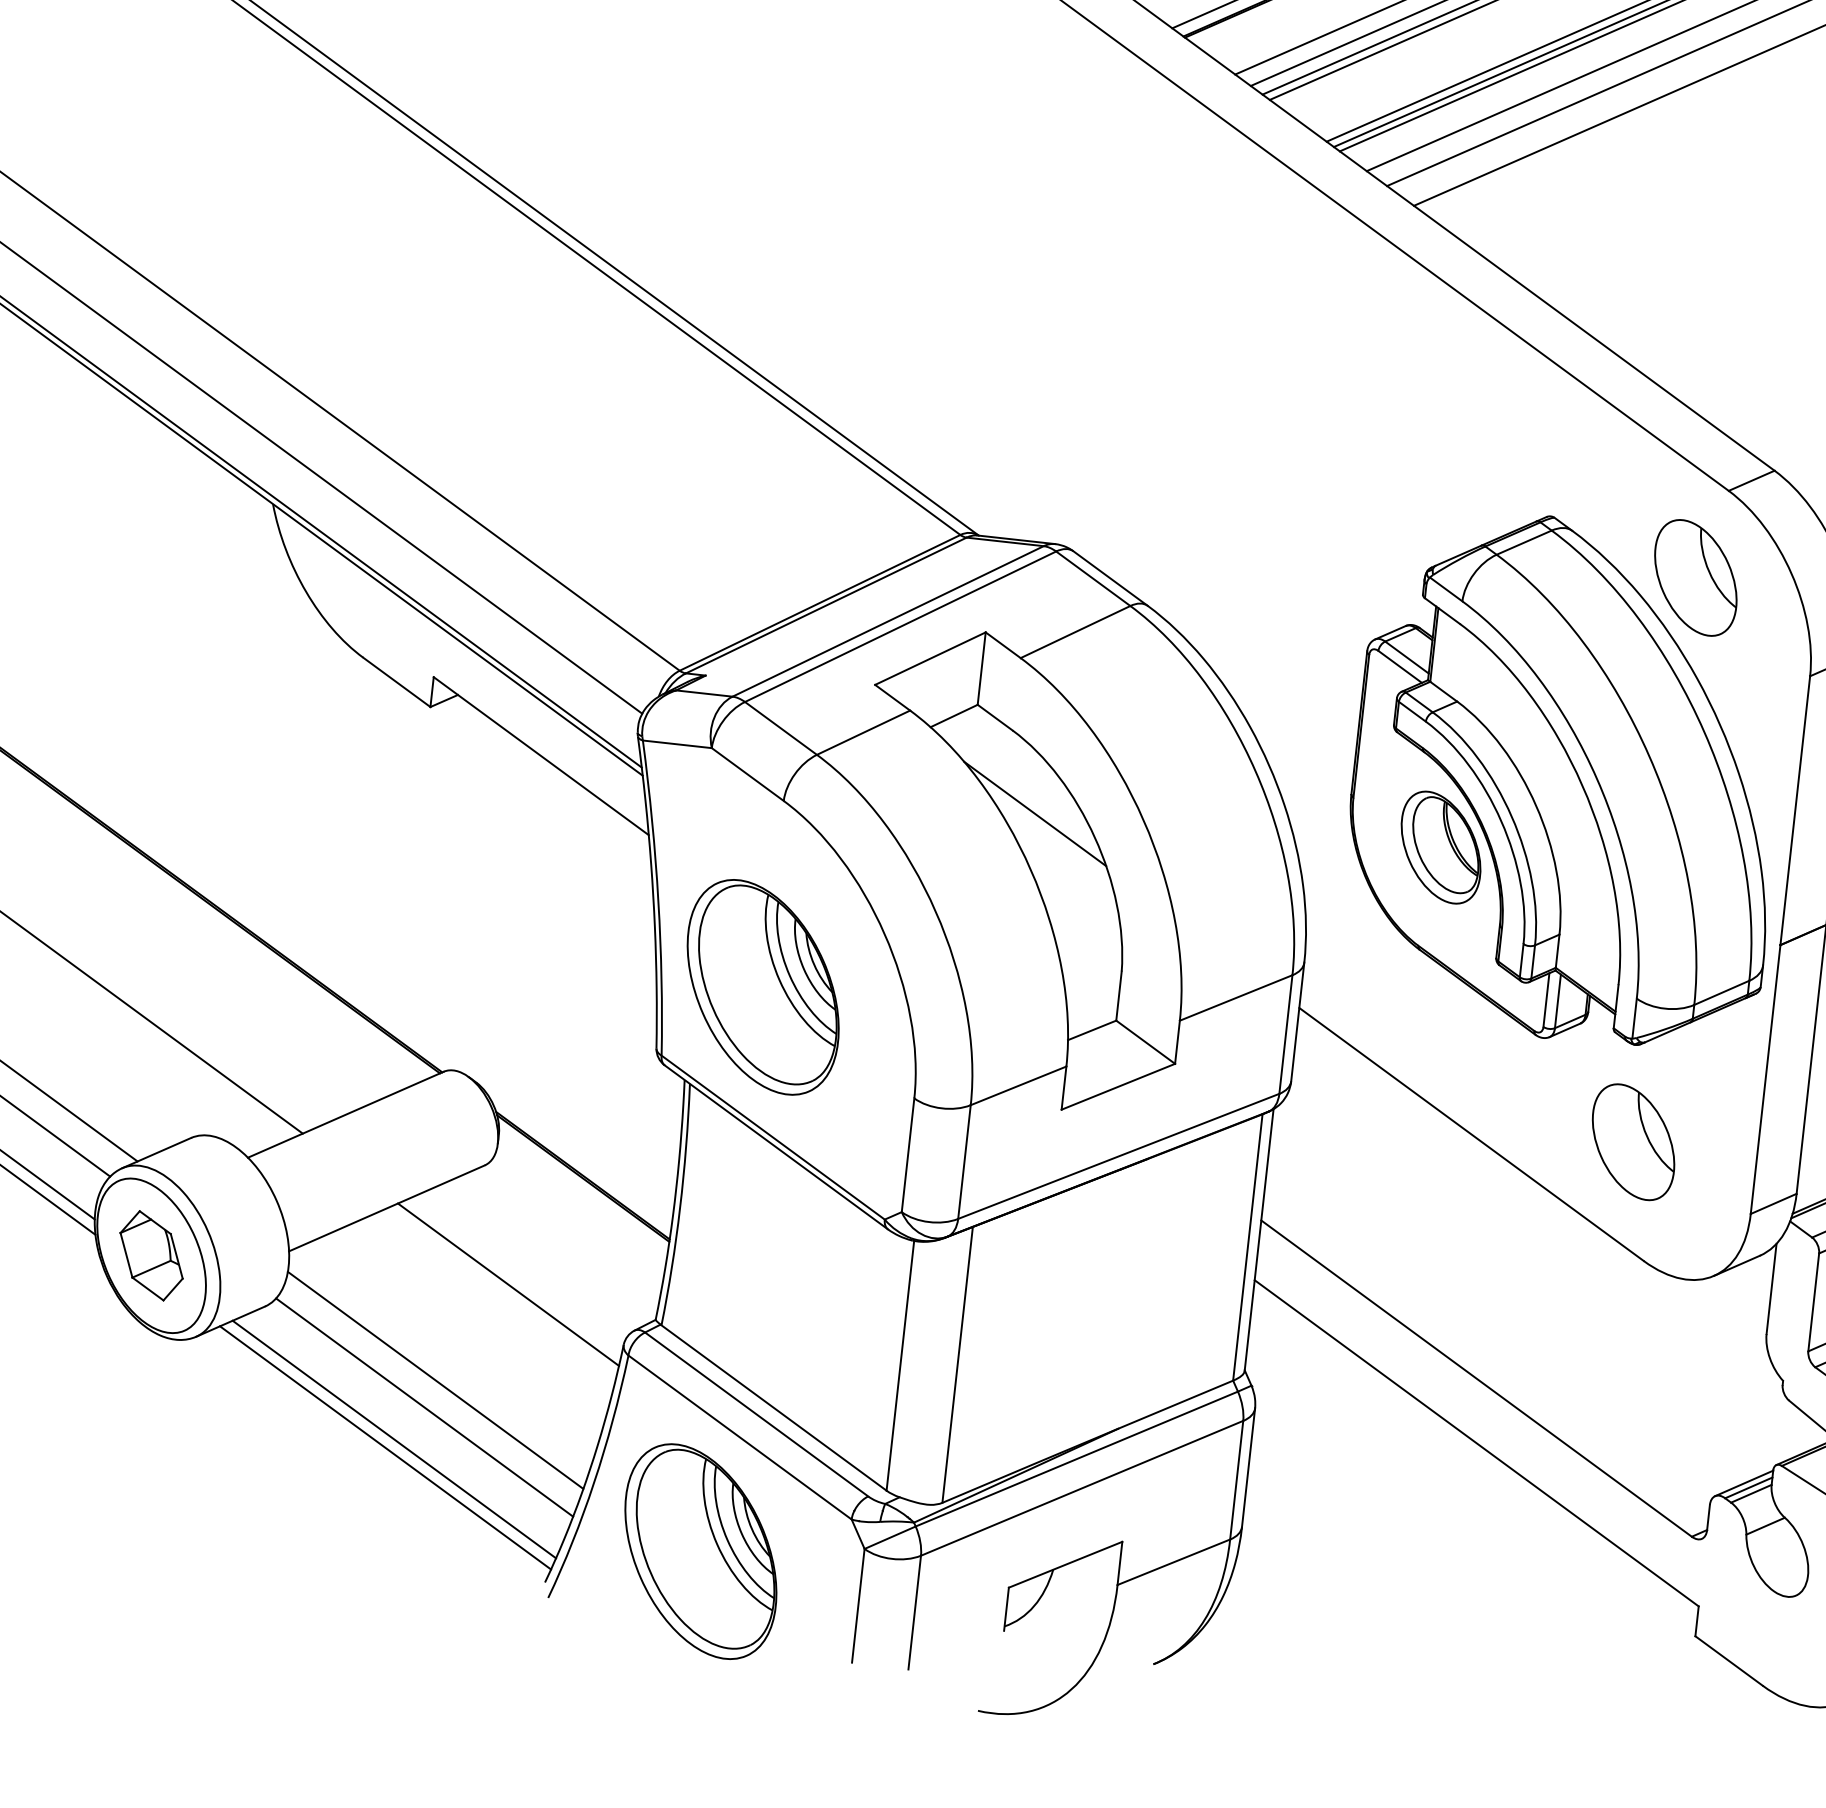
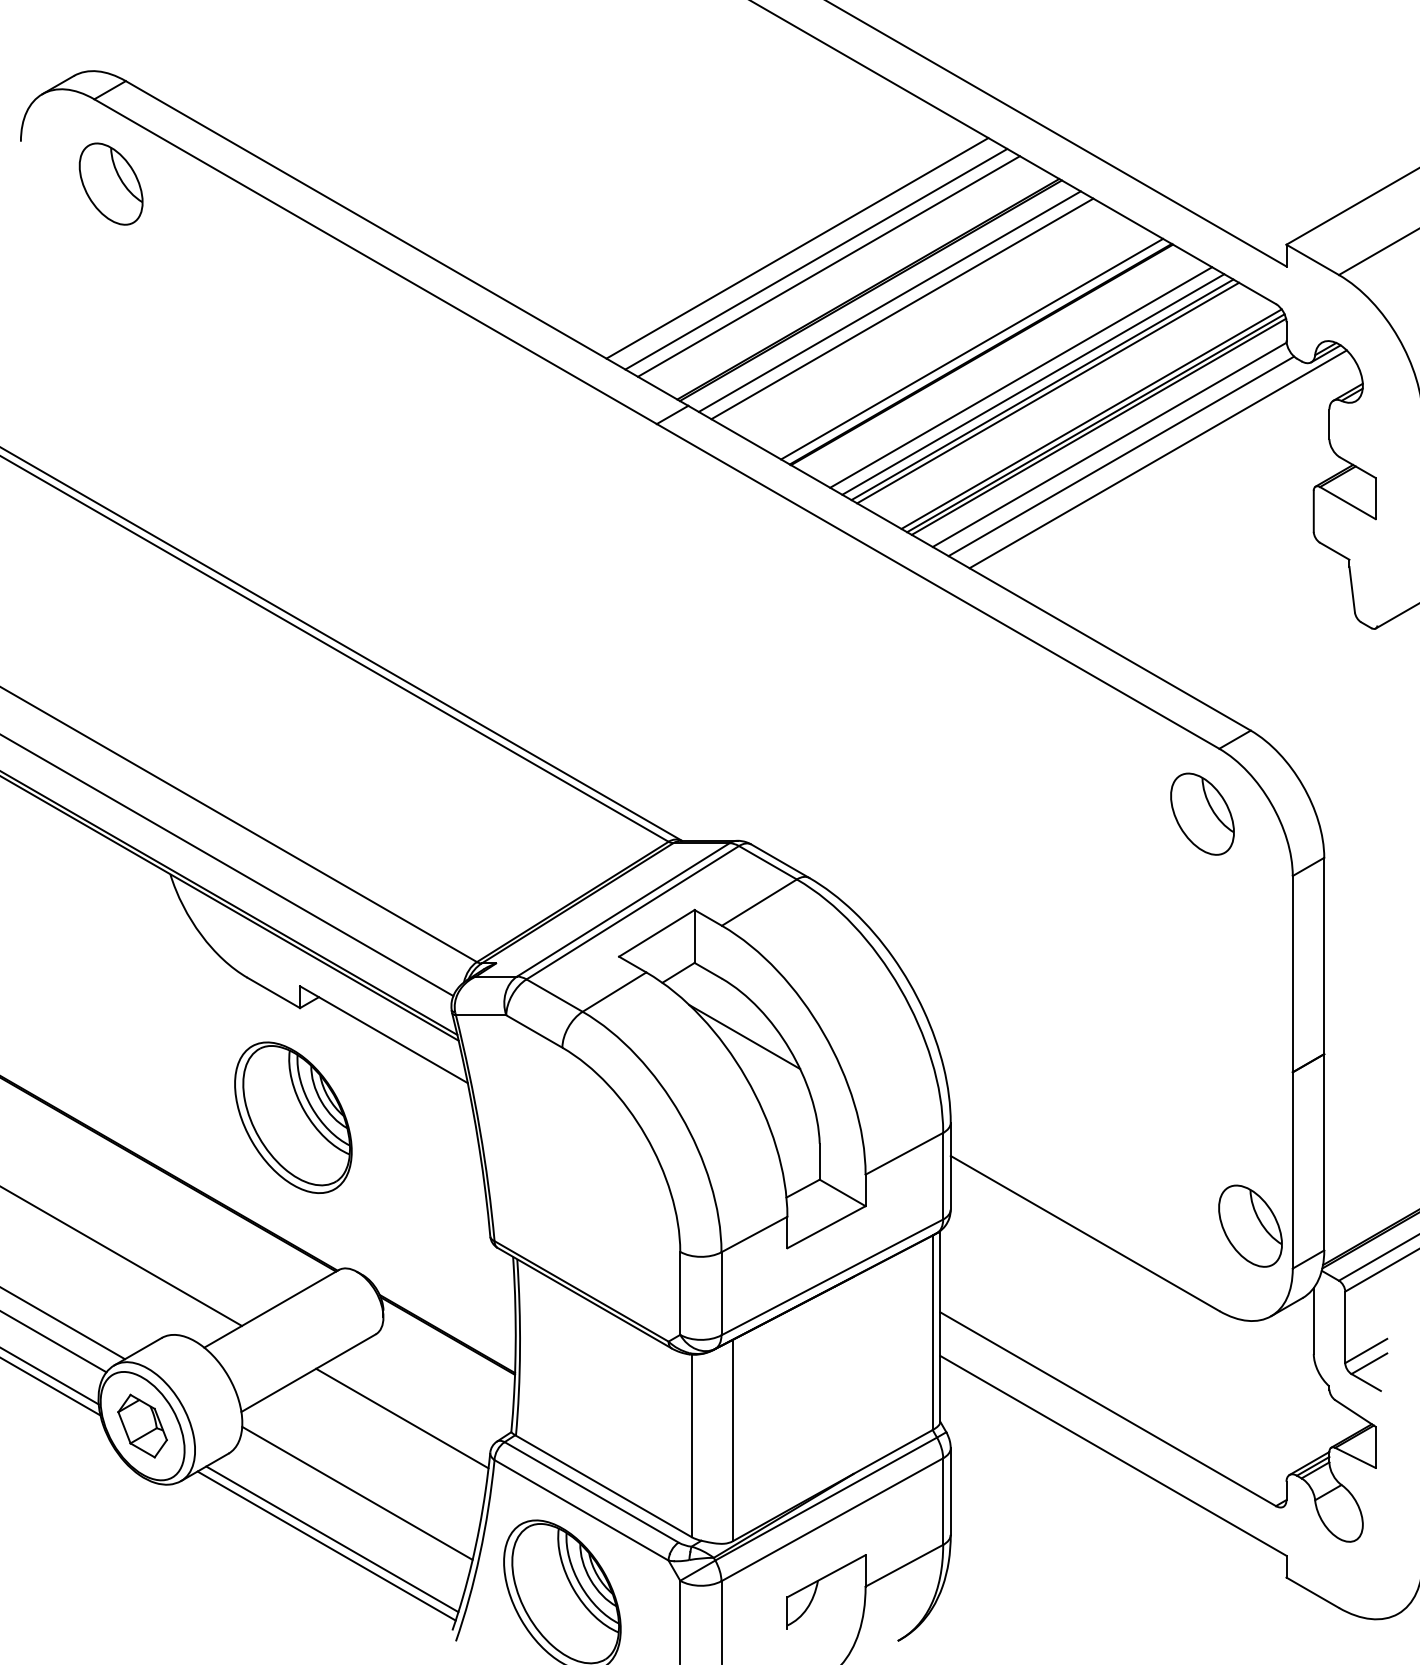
part: (1568, 779) -> (1126, 969), removed
part: (763, 986) -> (293, 1117), moved
part: (1633, 1141) -> (1250, 1225), moved
line: (424, 1407) -> (351, 1513), removed

